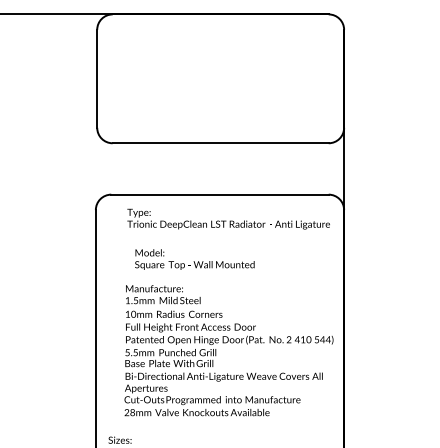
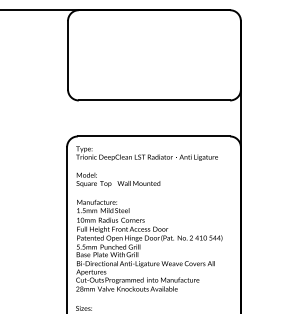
text: (227, 219) -> (146, 153), moved
text: (195, 258) -> (118, 179), moved
text: (229, 350) -> (149, 245), moved

